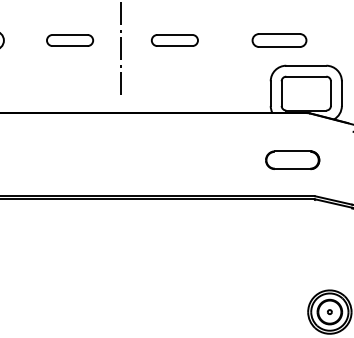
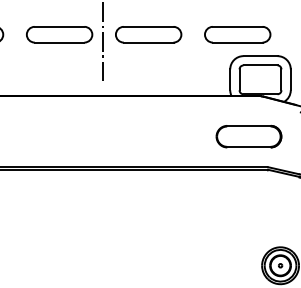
part: (69, 40) -> (59, 34), size x1.67
part: (174, 40) -> (148, 34), size x1.67
part: (279, 40) -> (237, 34), size x1.43
part: (292, 159) -> (248, 135), size x1.43

